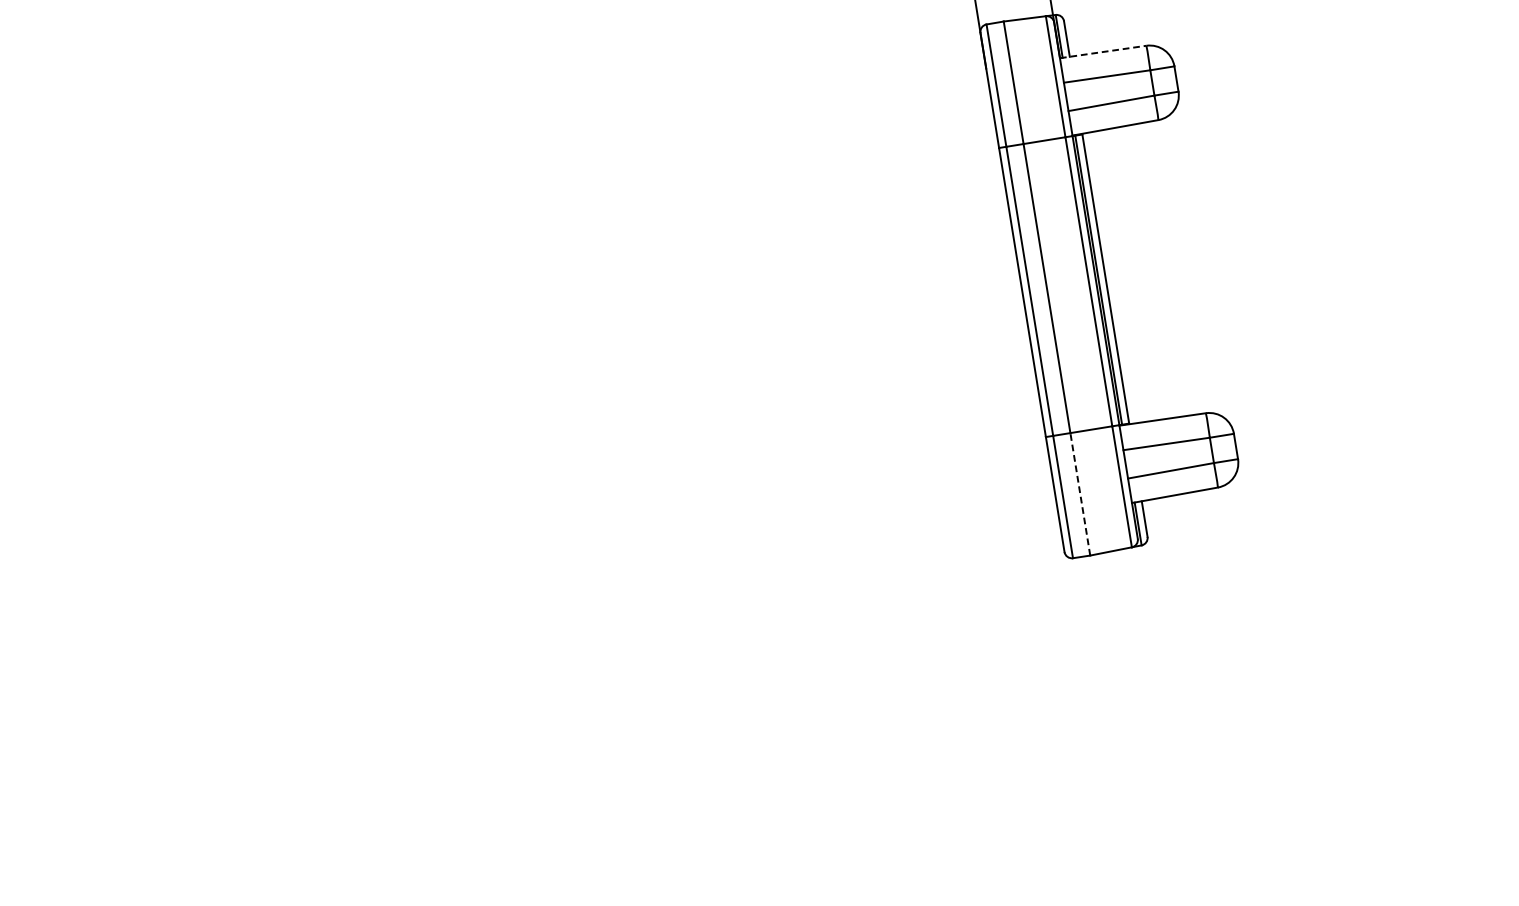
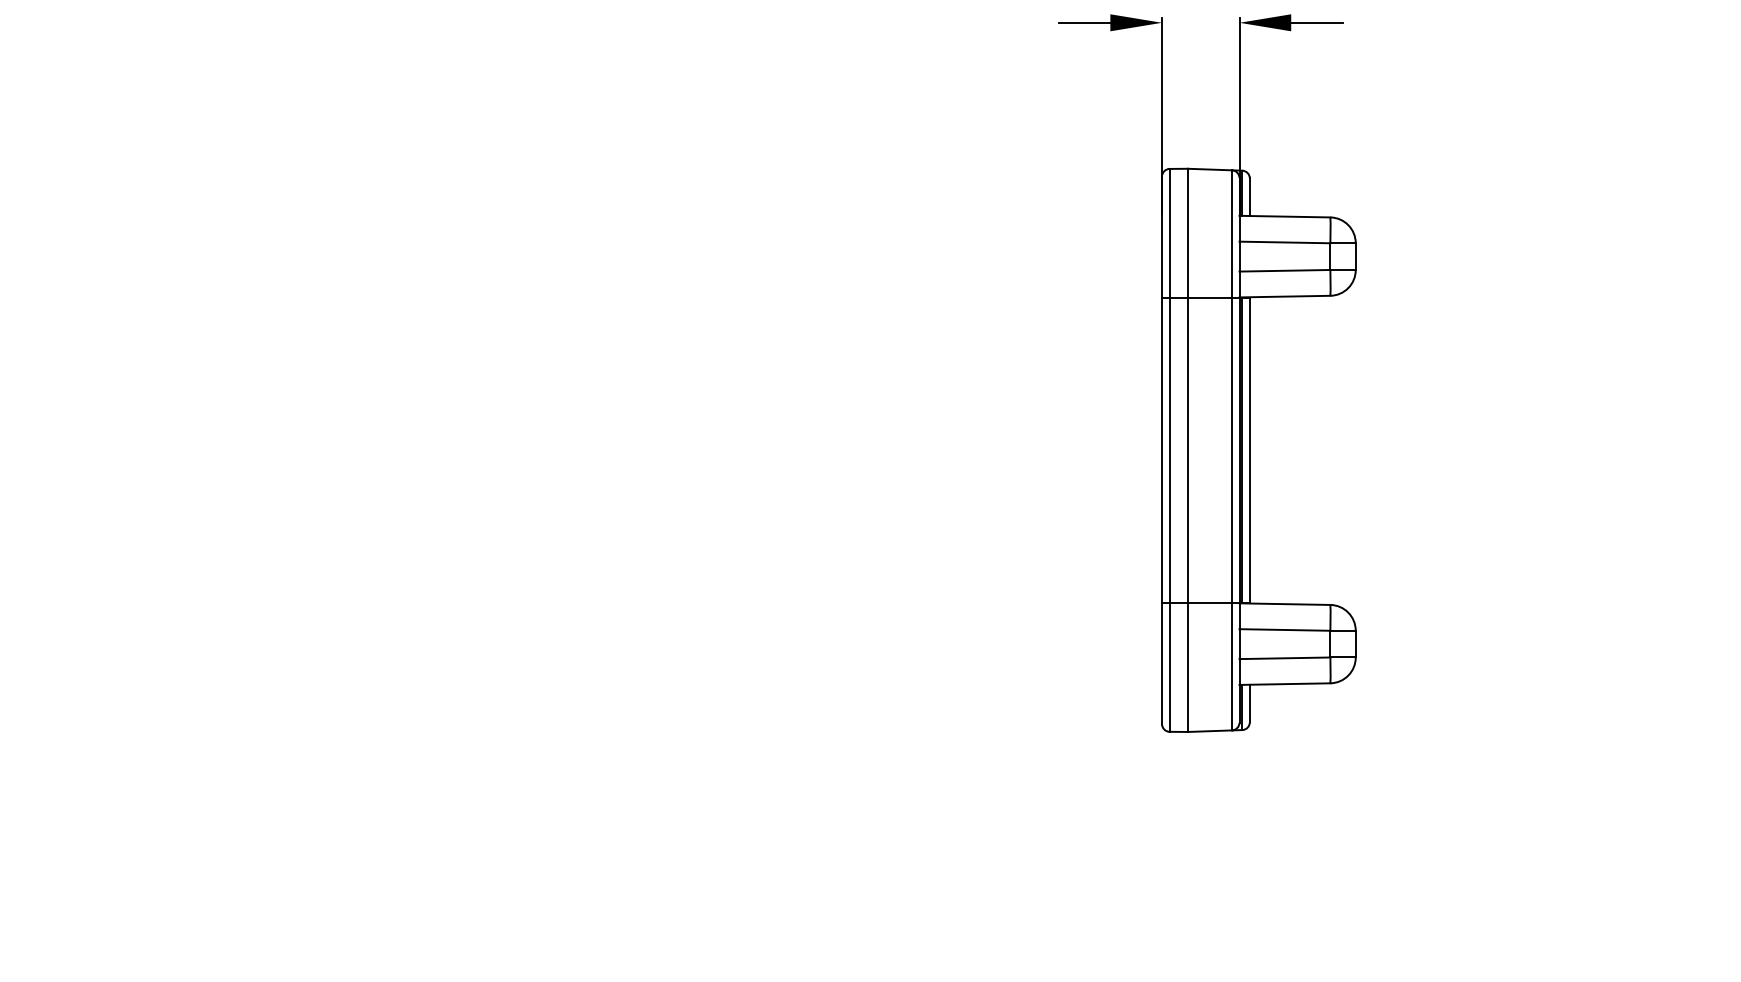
line: (1103, 51) -> (1285, 216), dashed -> solid
line: (1080, 494) -> (1187, 667), dashed -> solid

